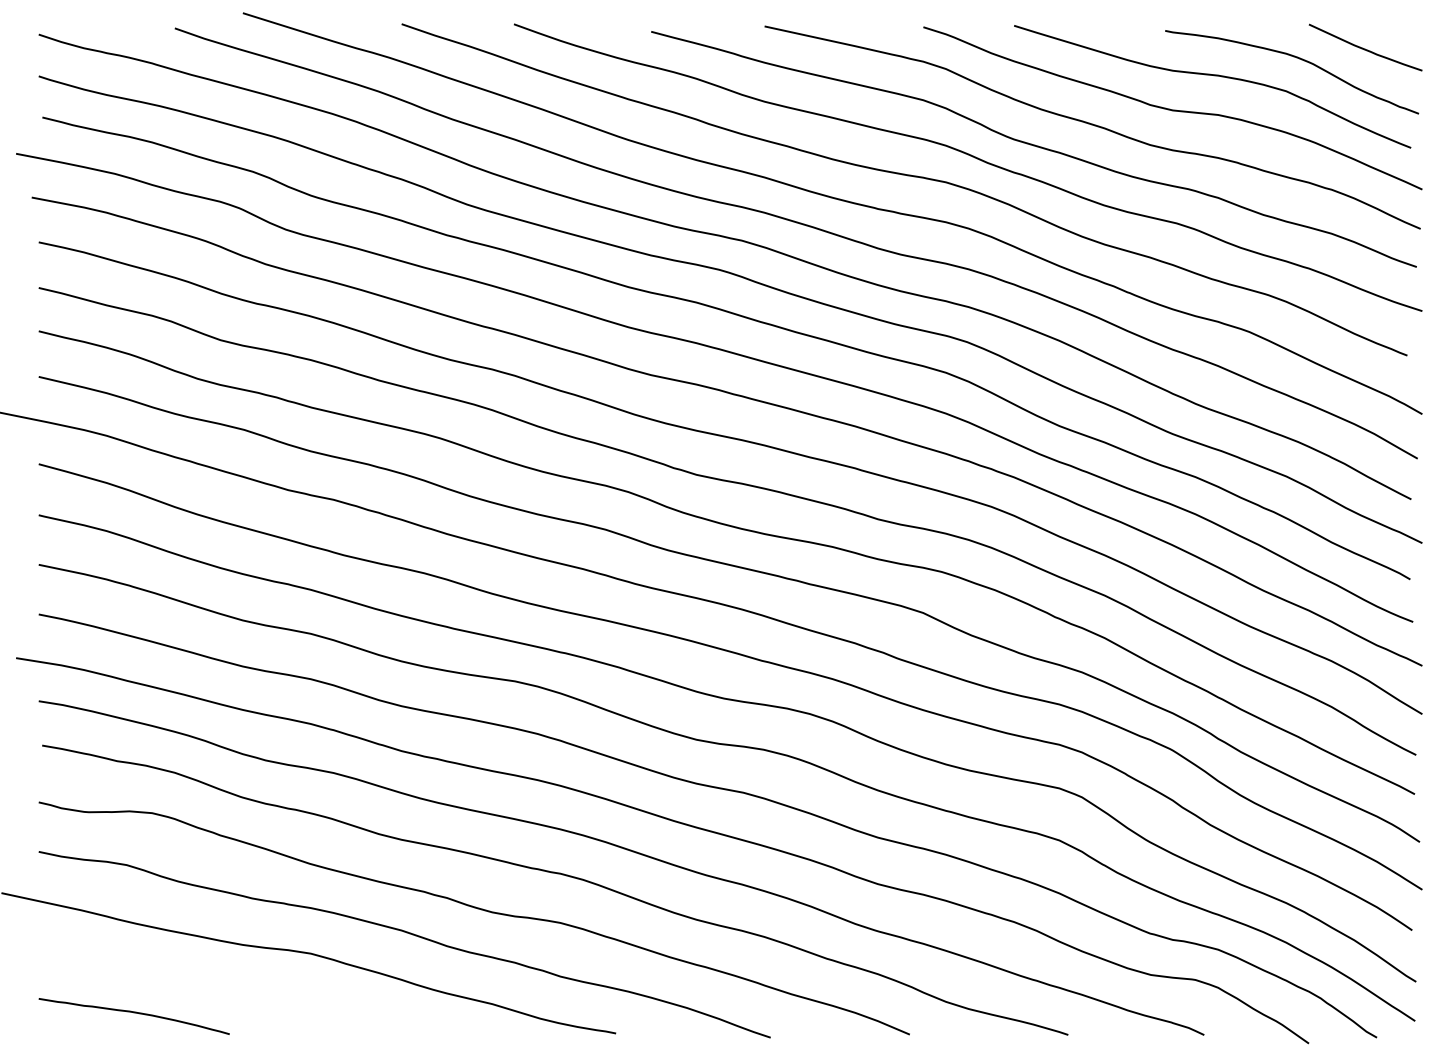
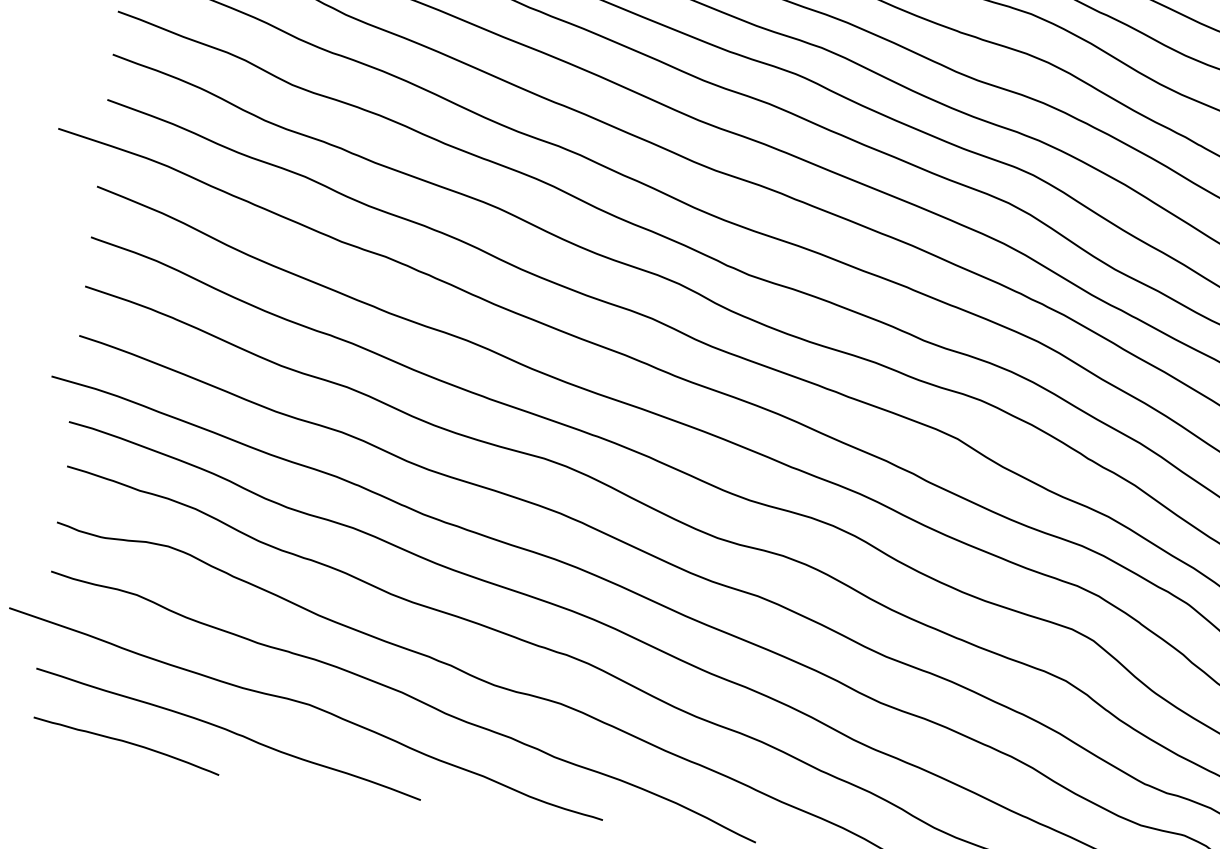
curve: (235, 990) -> (230, 732), added

